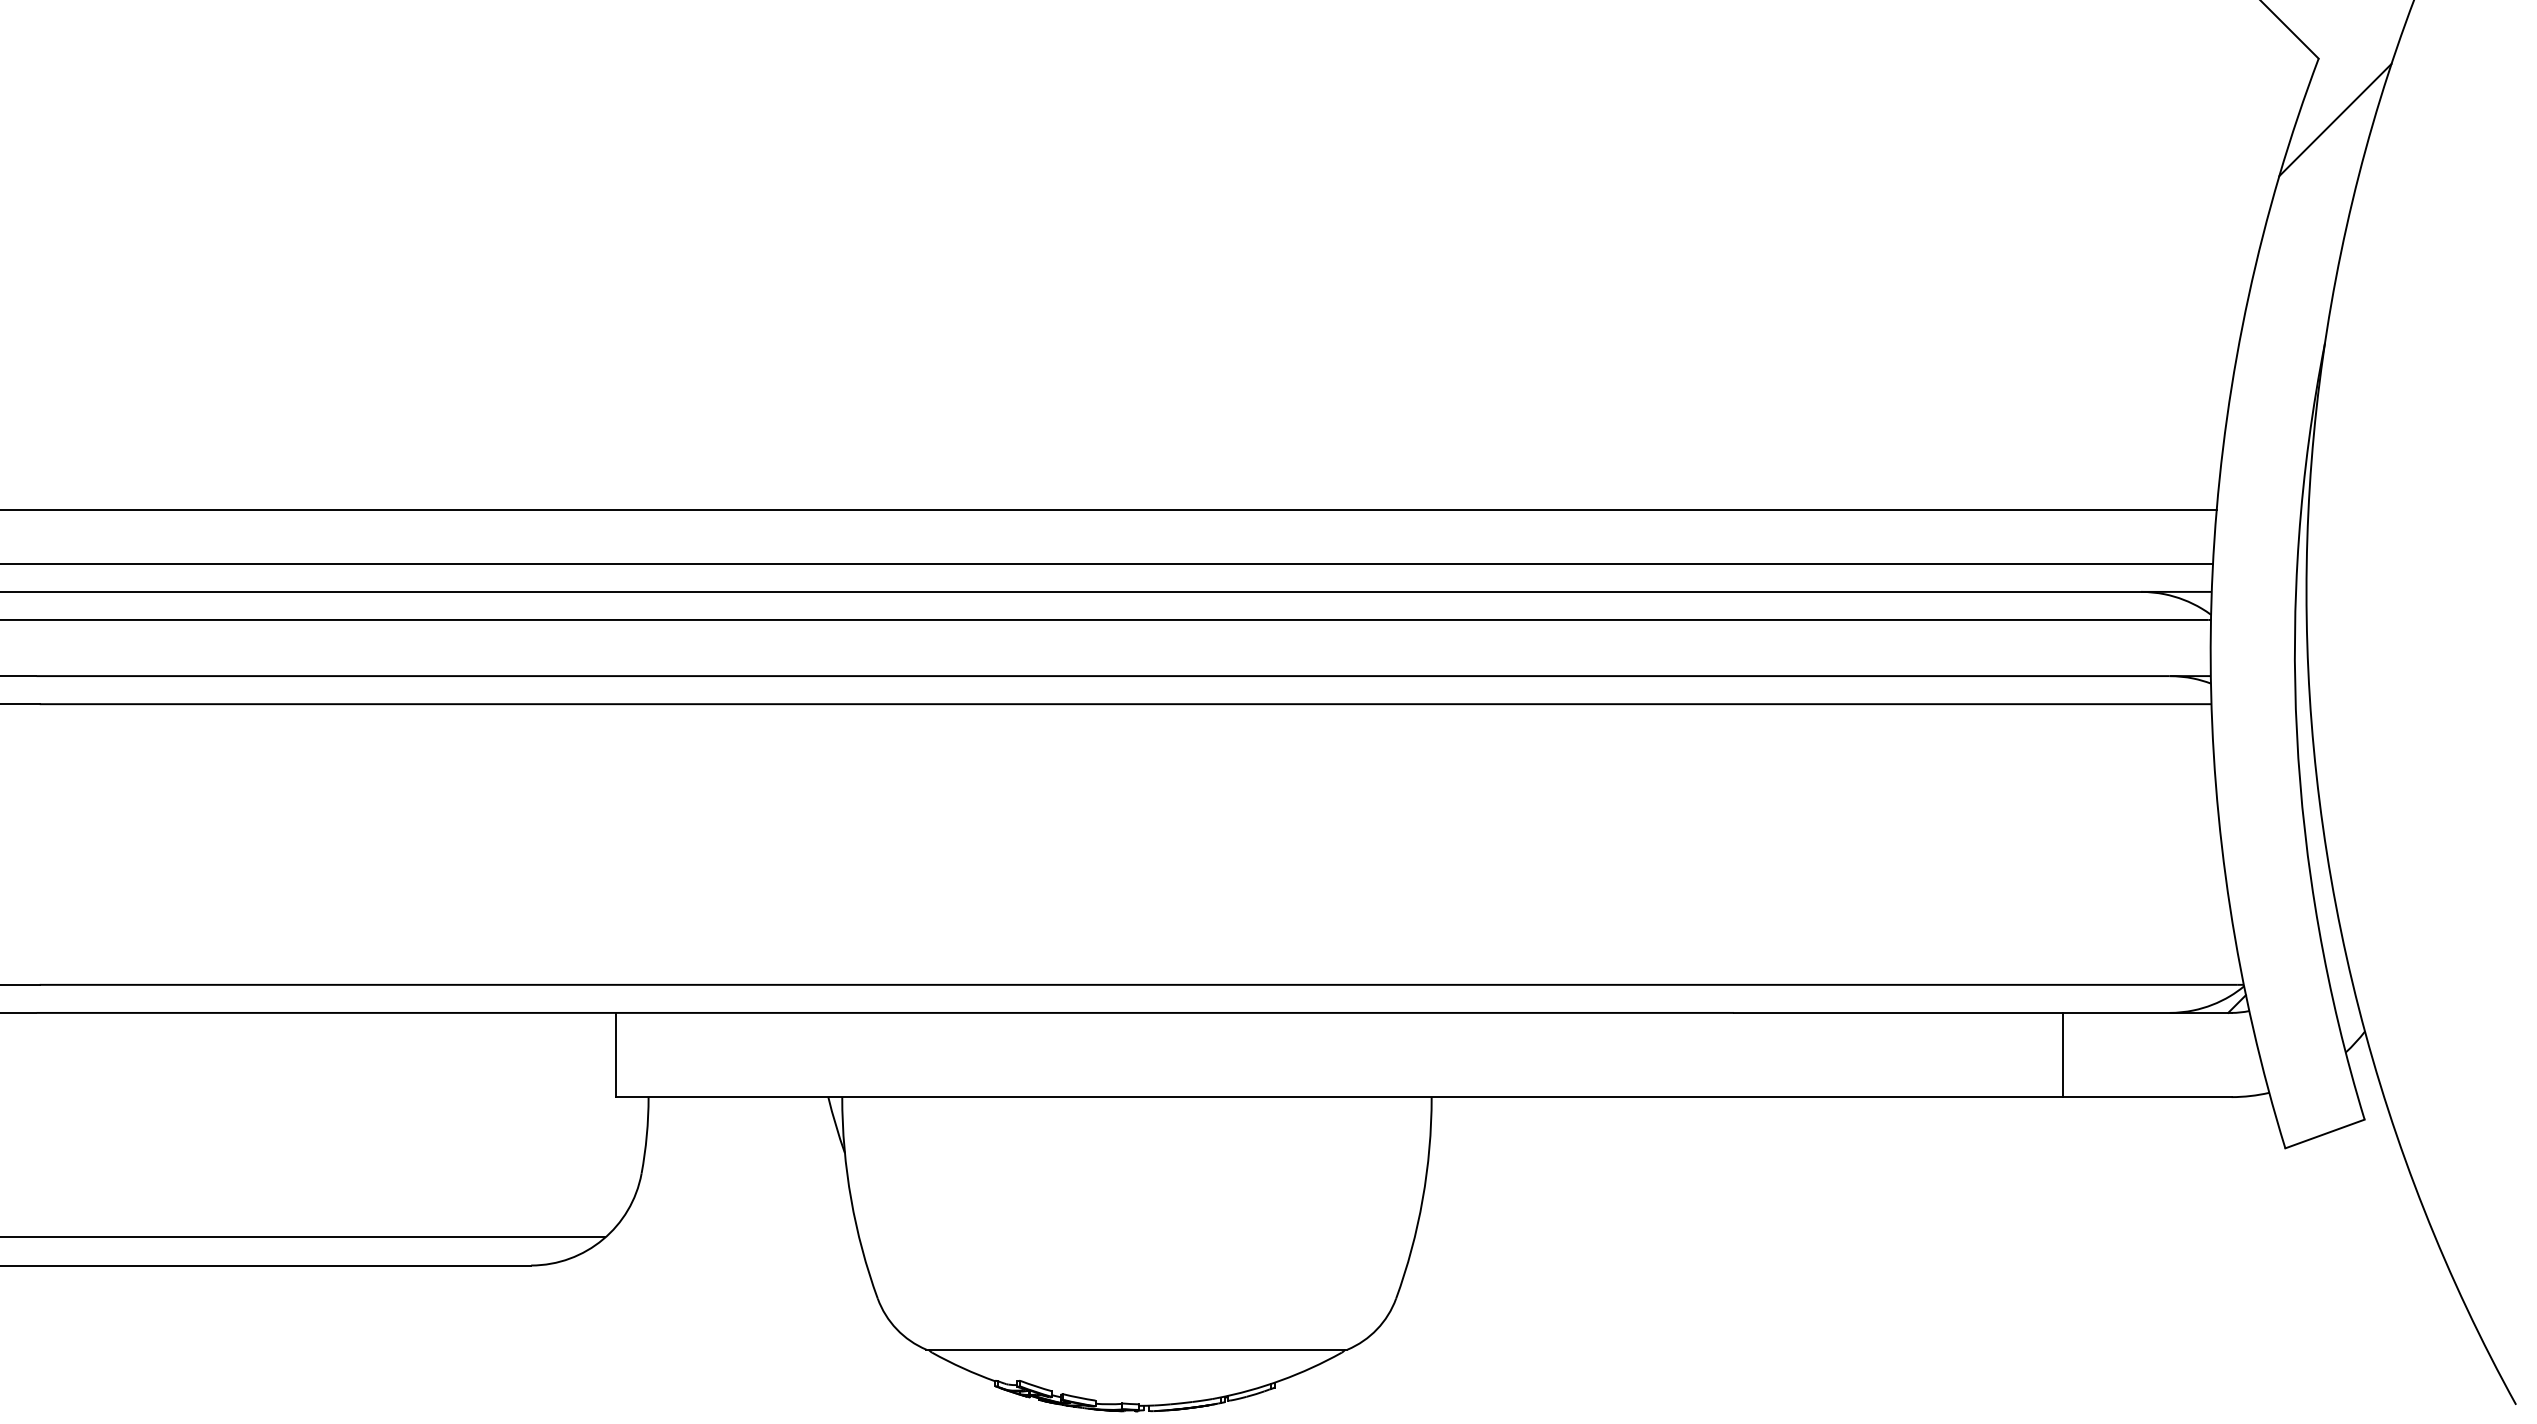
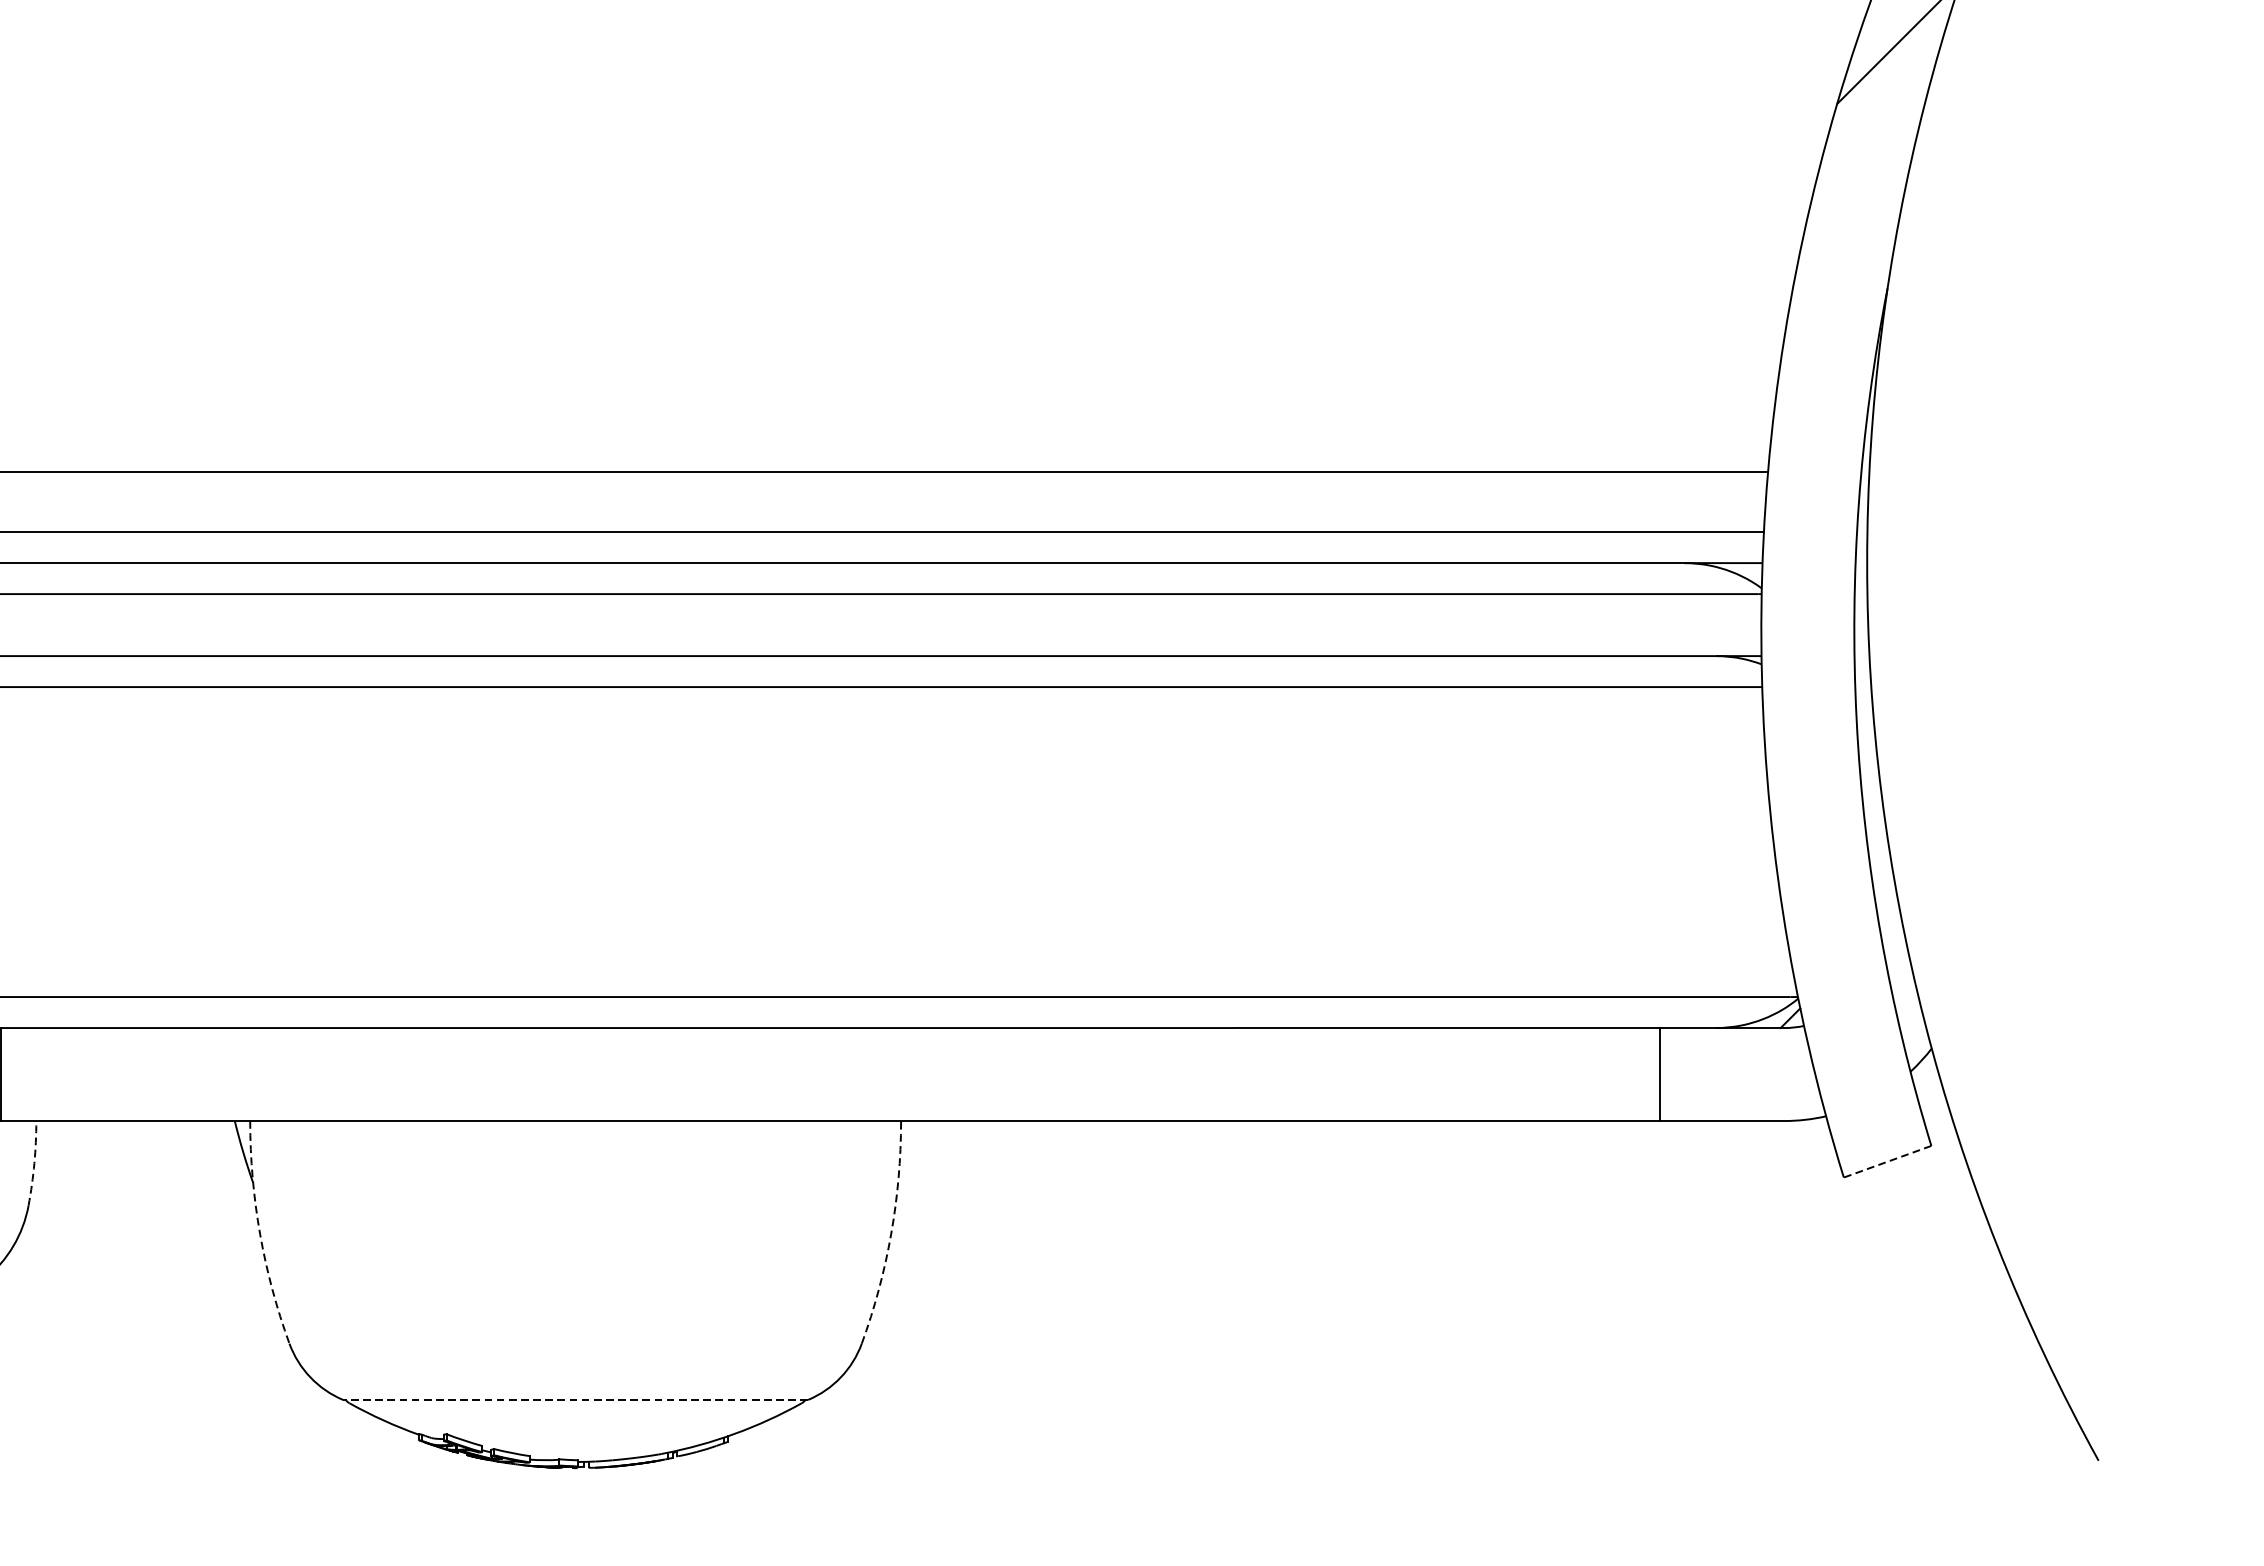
line: (2063, 1054) -> (1660, 1073), moved
line: (2324, 1134) -> (1887, 1162), solid -> dashed
arc: (646, 1135) -> (34, 1163), solid -> dashed
arc: (851, 1199) -> (260, 1234), solid -> dashed
arc: (1422, 1199) -> (890, 1234), solid -> dashed
line: (1136, 1349) -> (575, 1399), solid -> dashed

